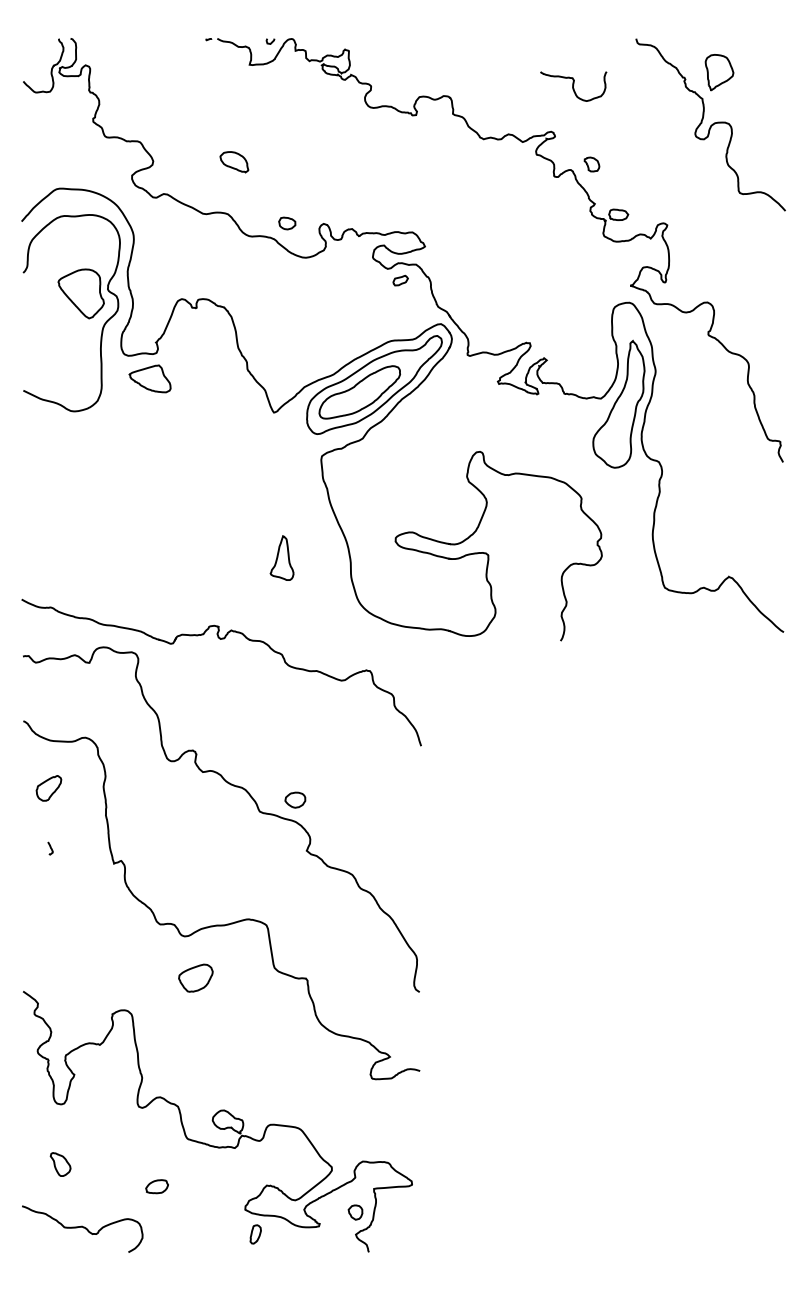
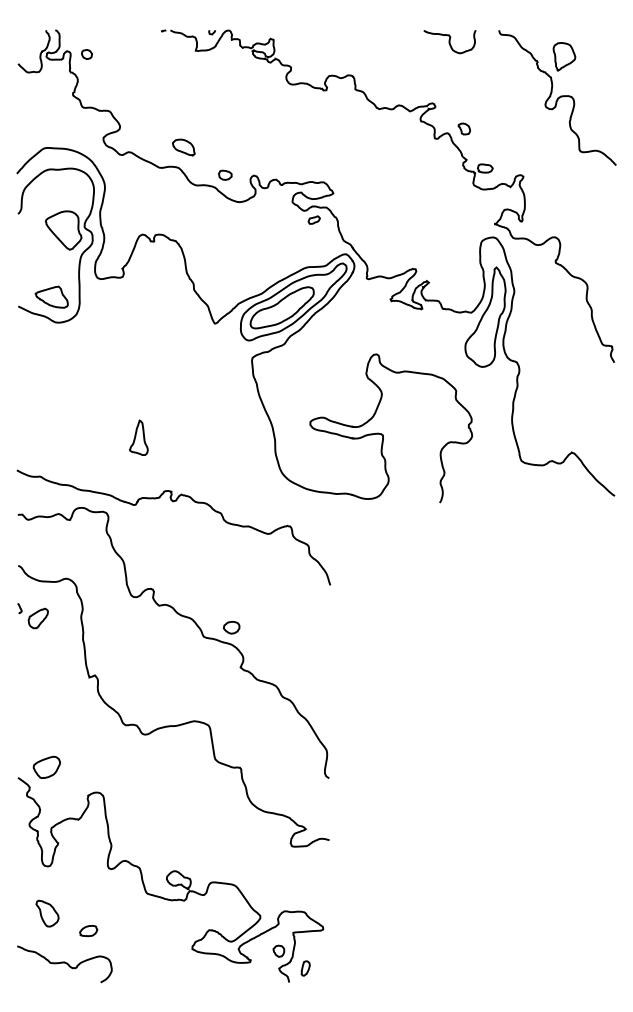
part: (110, 69) -> (86, 54), added
curve: (573, 86) -> (449, 41), moved
part: (234, 162) -> (183, 147), moved
part: (149, 378) -> (51, 296), moved
part: (281, 557) -> (138, 437), moved
curve: (50, 848) -> (19, 608), moved
part: (195, 977) -> (46, 766), moved
part: (60, 1164) -> (47, 913), size x1.43
part: (156, 1186) -> (88, 930), moved
part: (255, 1234) -> (305, 968), moved

